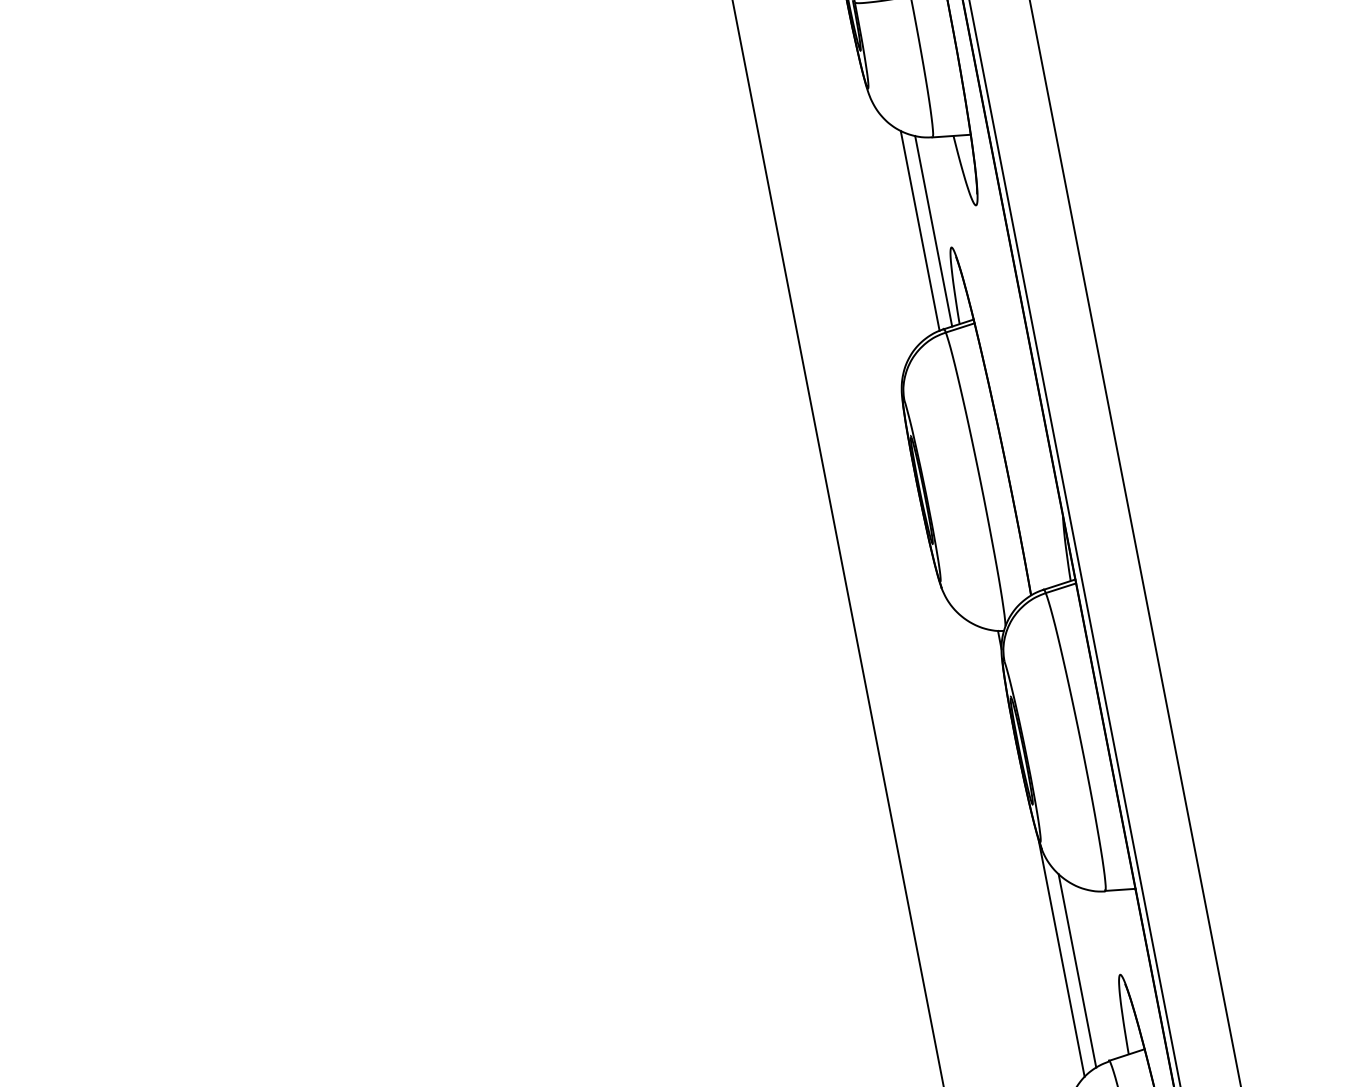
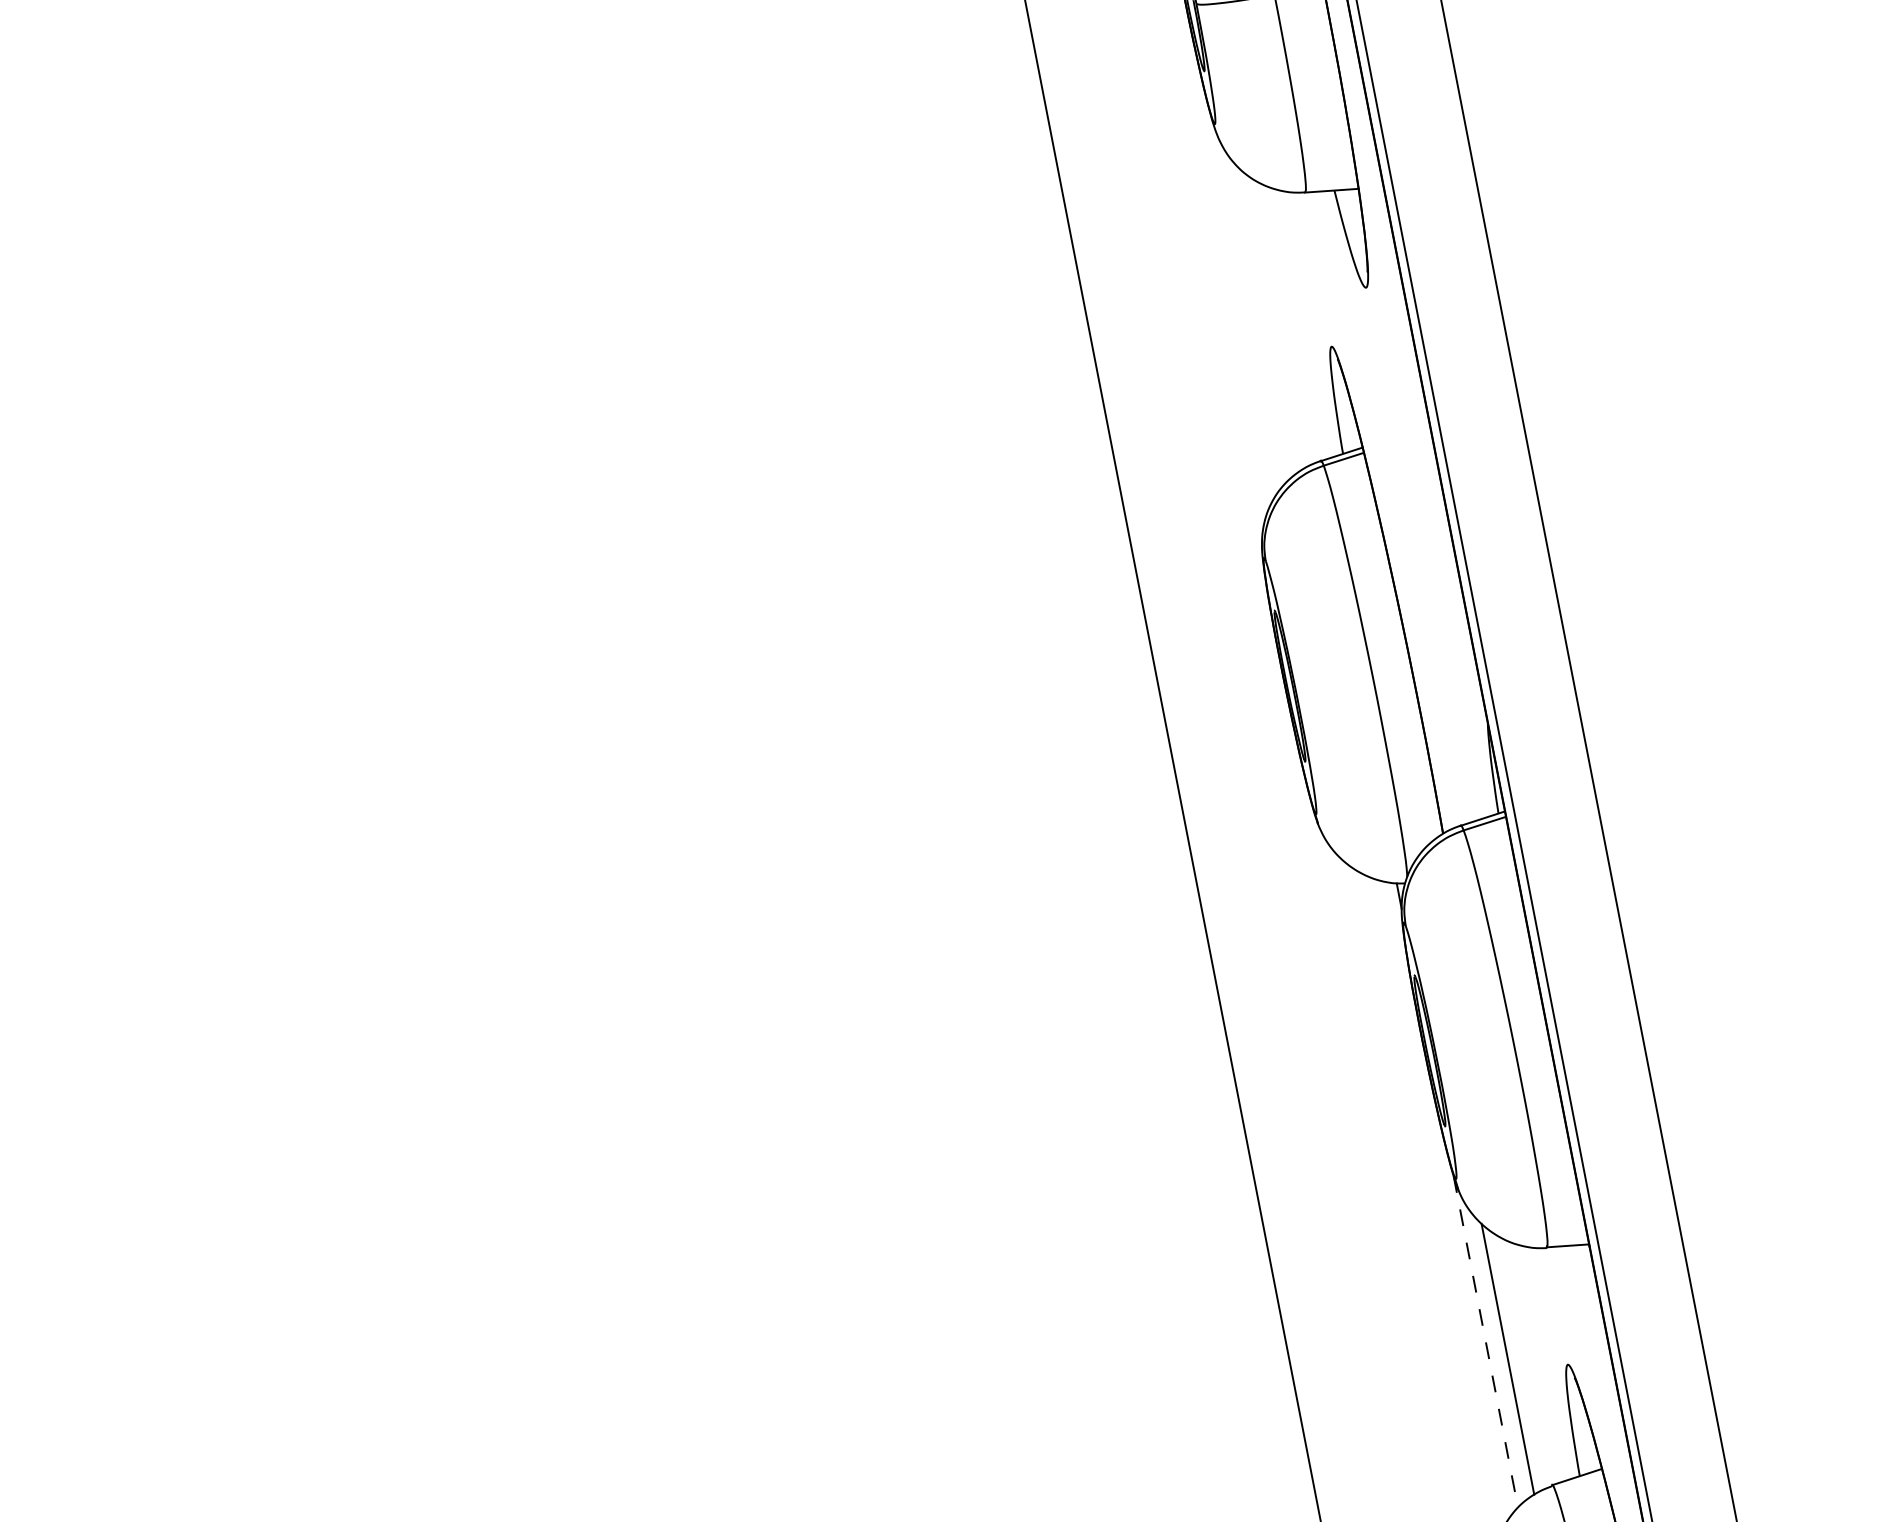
line: (919, 230) -> (1287, 323), removed
line: (933, 230) -> (1306, 323), removed
line: (1061, 958) -> (1485, 1341), solid -> dashed

